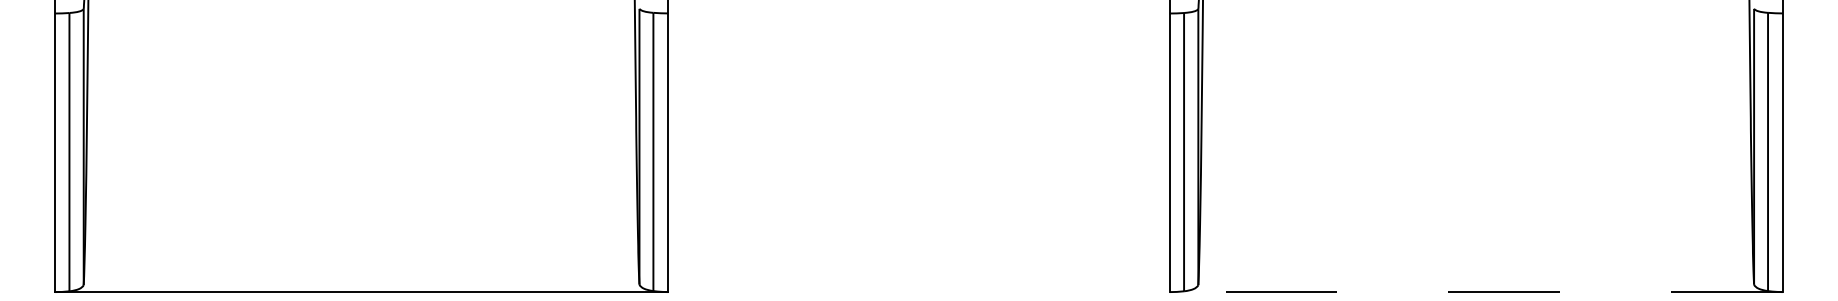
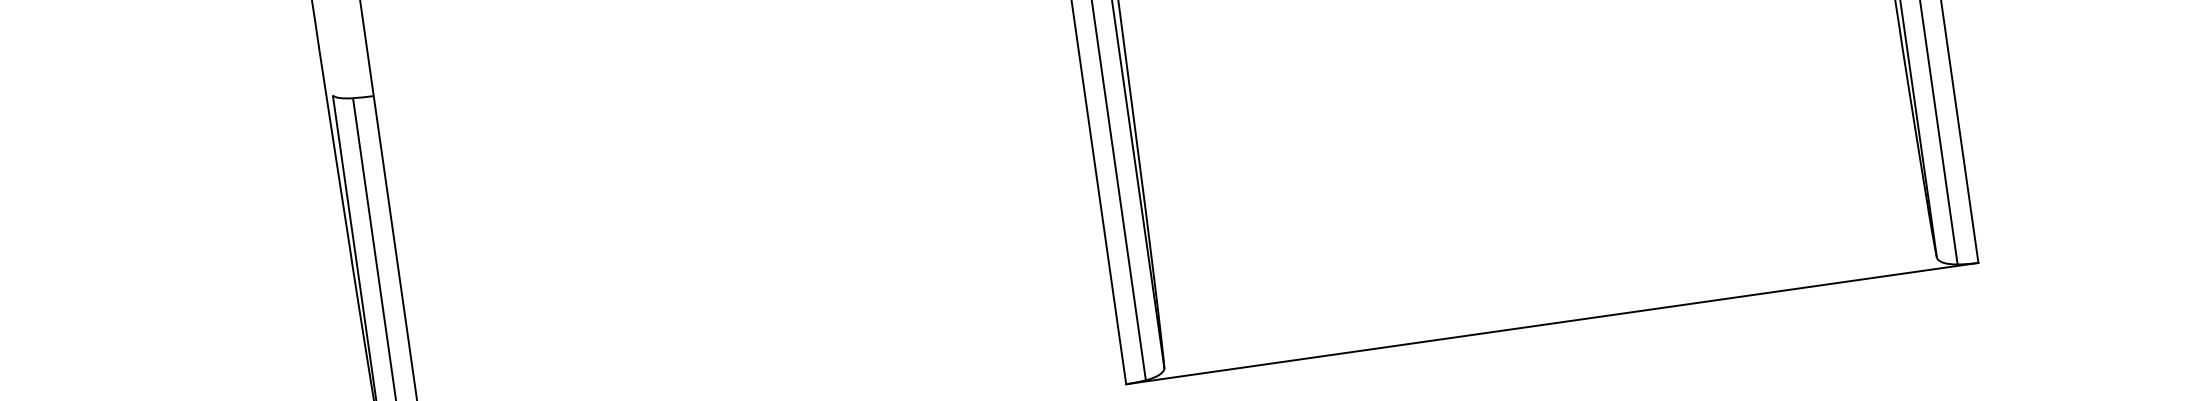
line: (1476, 292) -> (1552, 324), dashed -> solid

